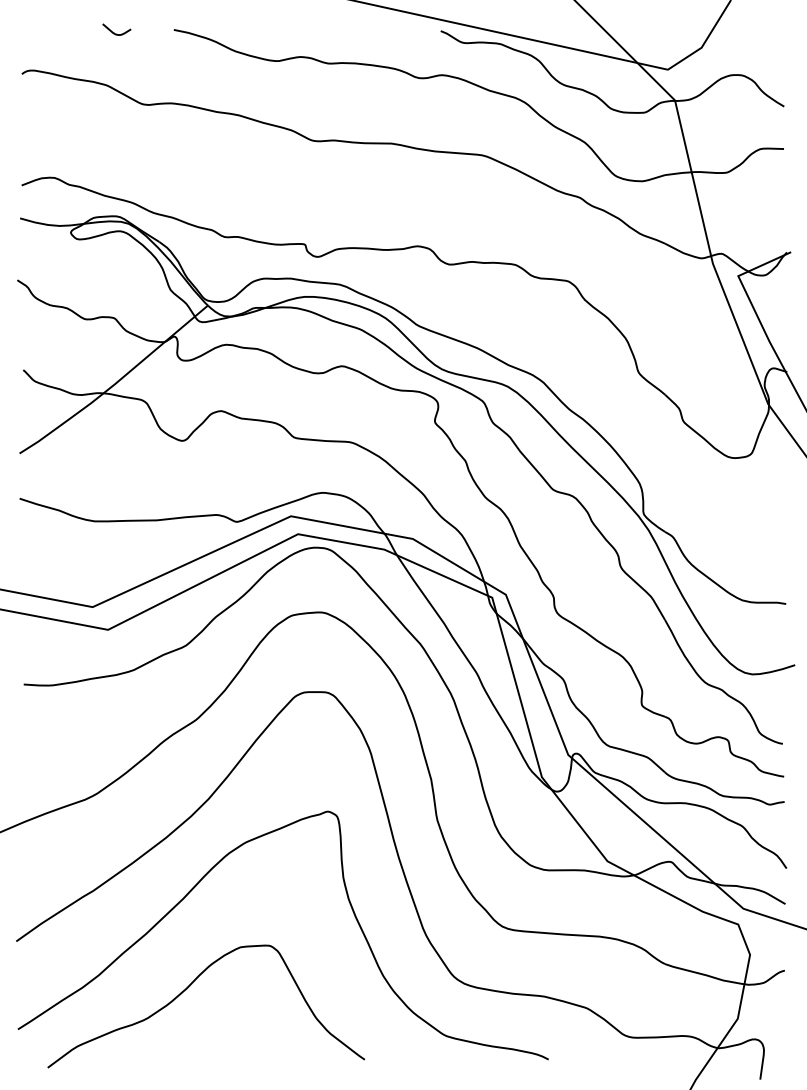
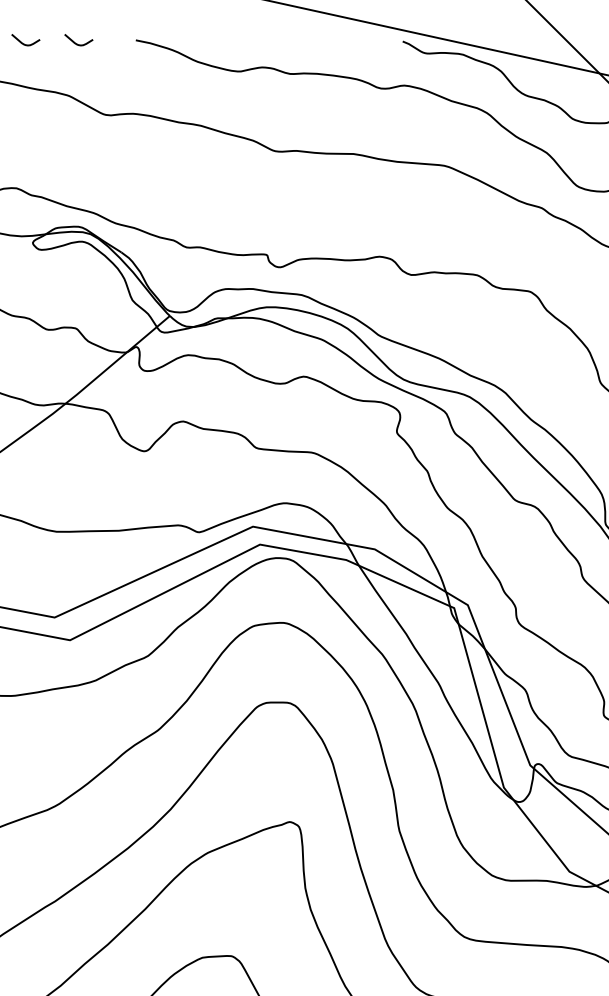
curve: (61, 32) -> (23, 42), added

